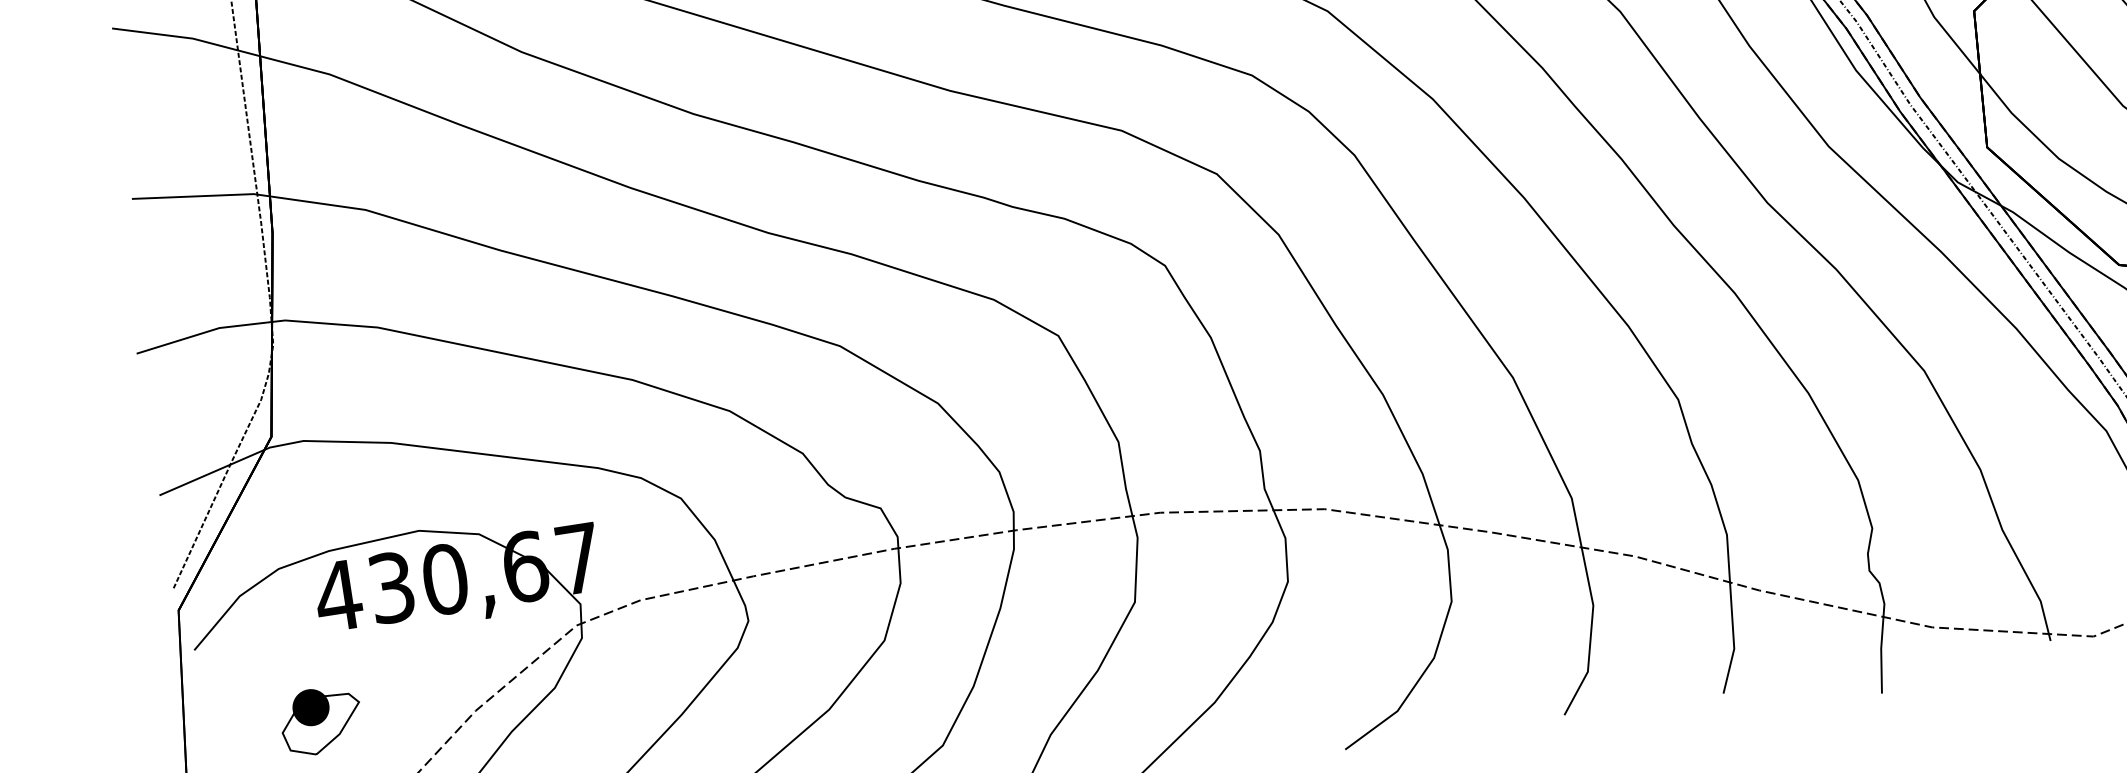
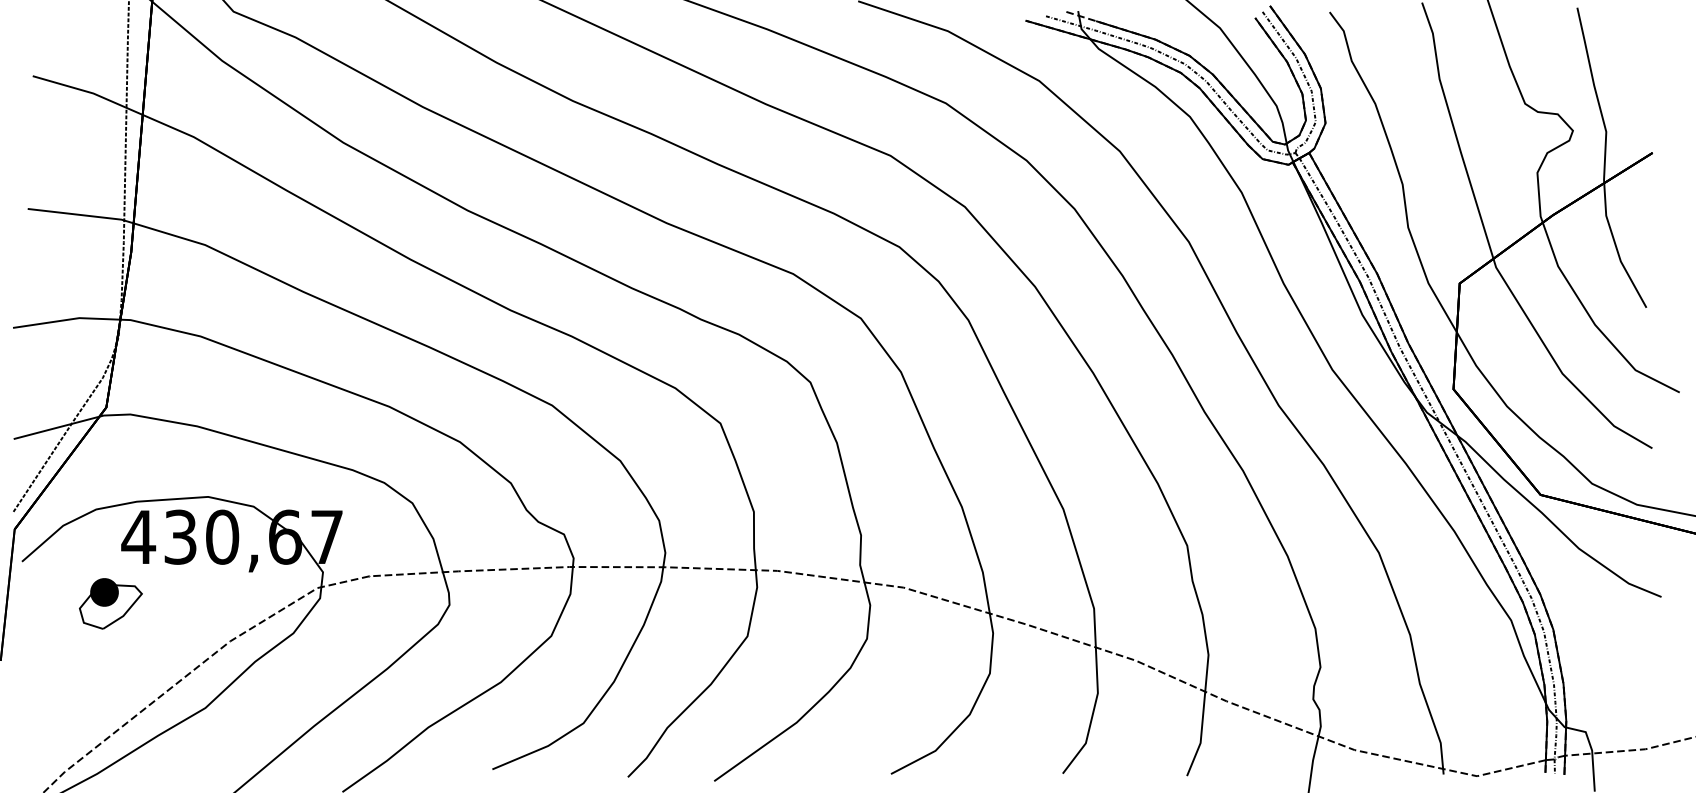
part: (320, 720) -> (110, 603), moved

